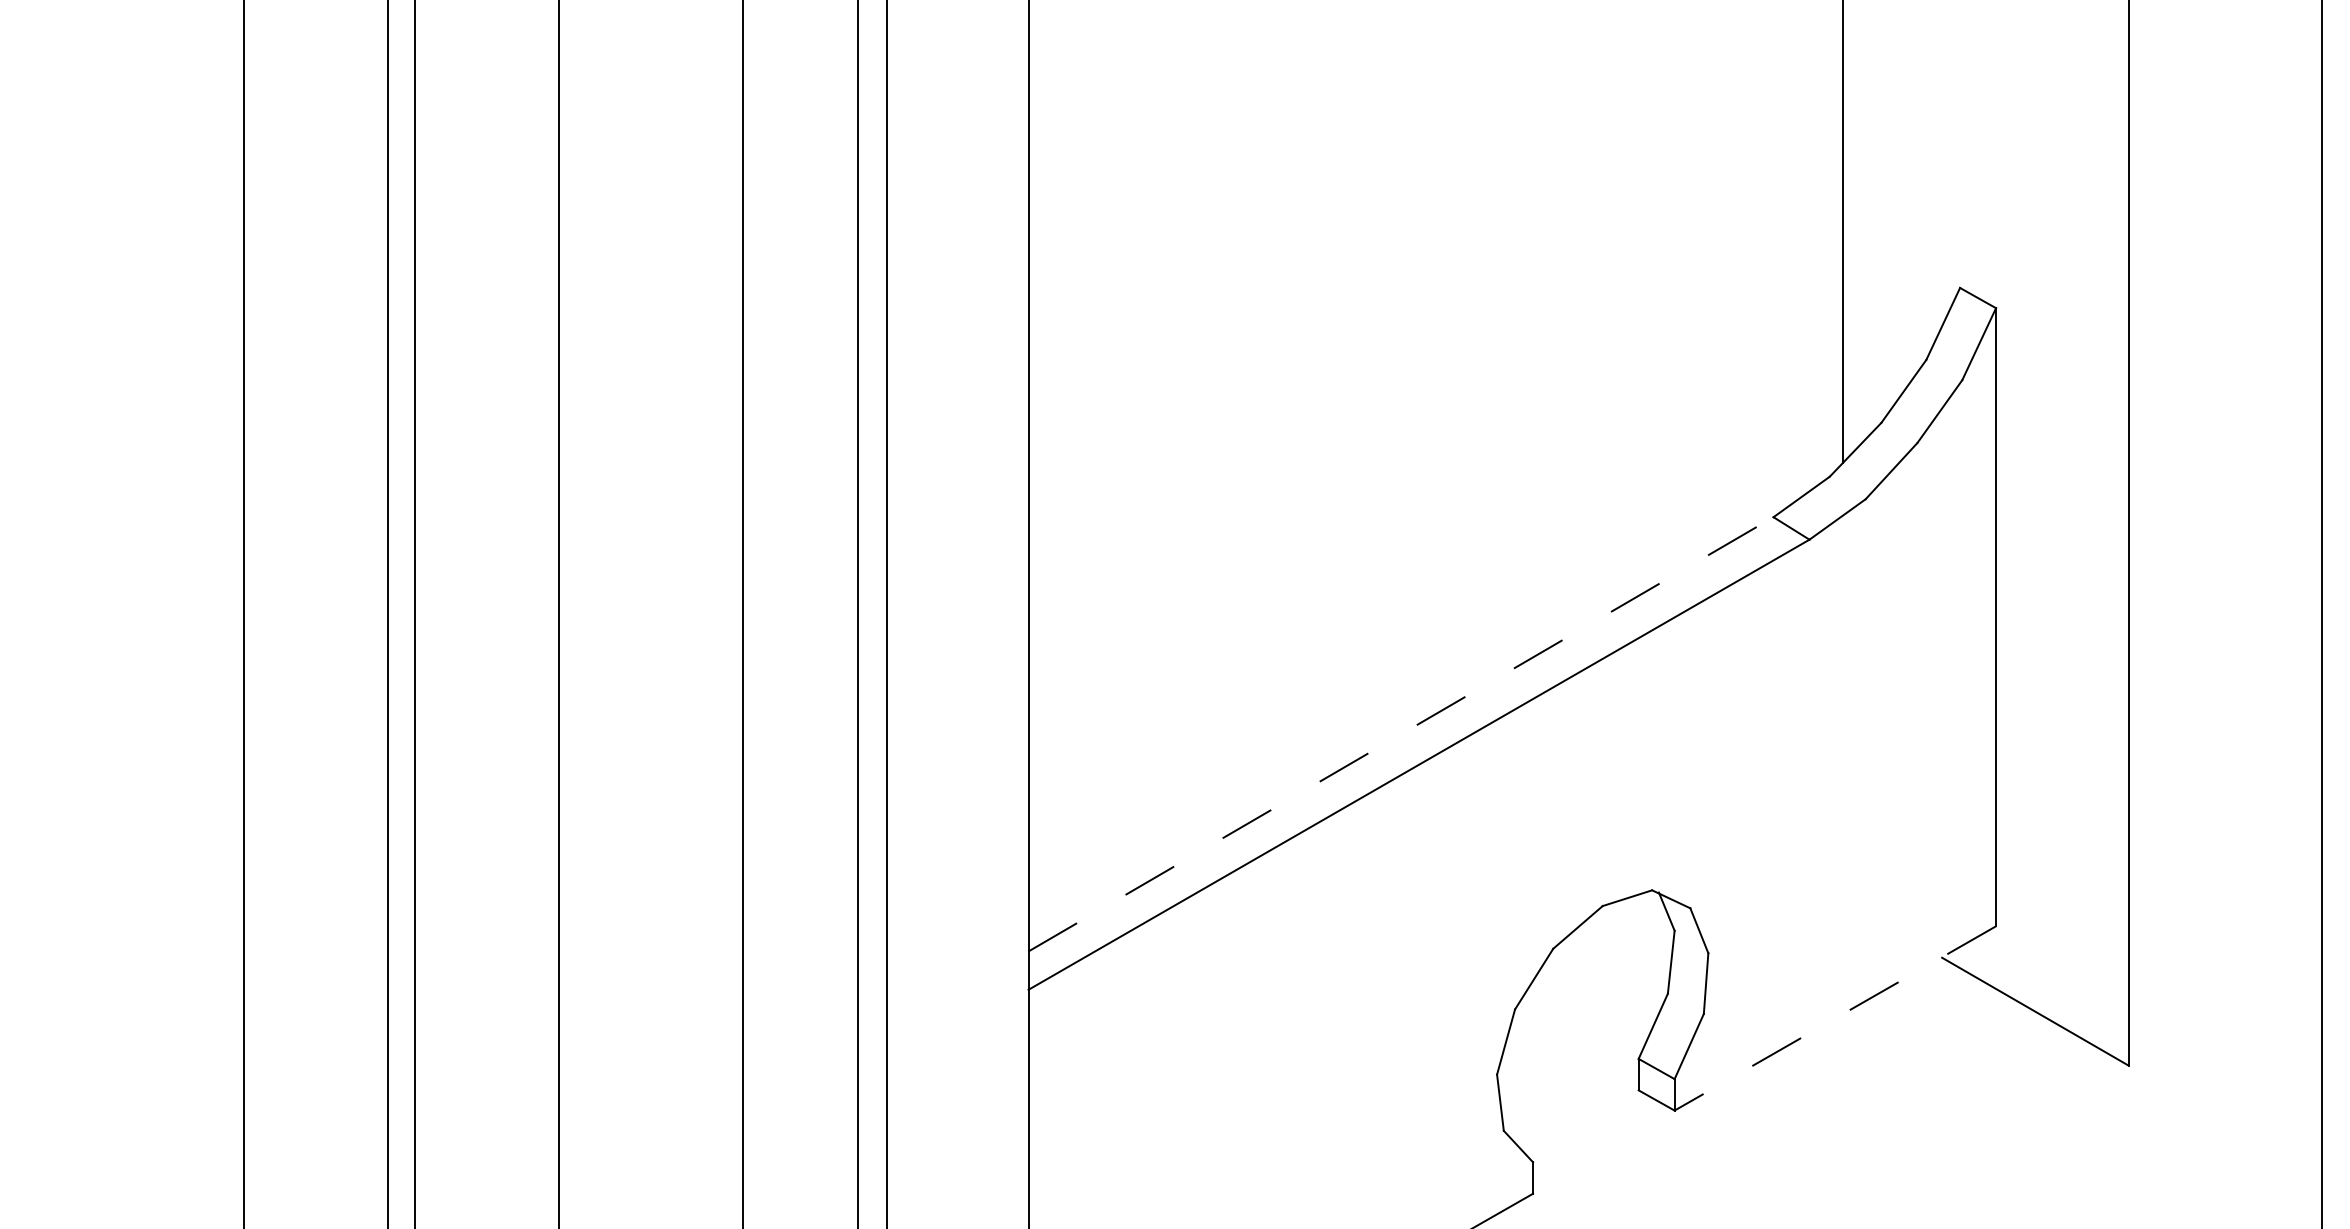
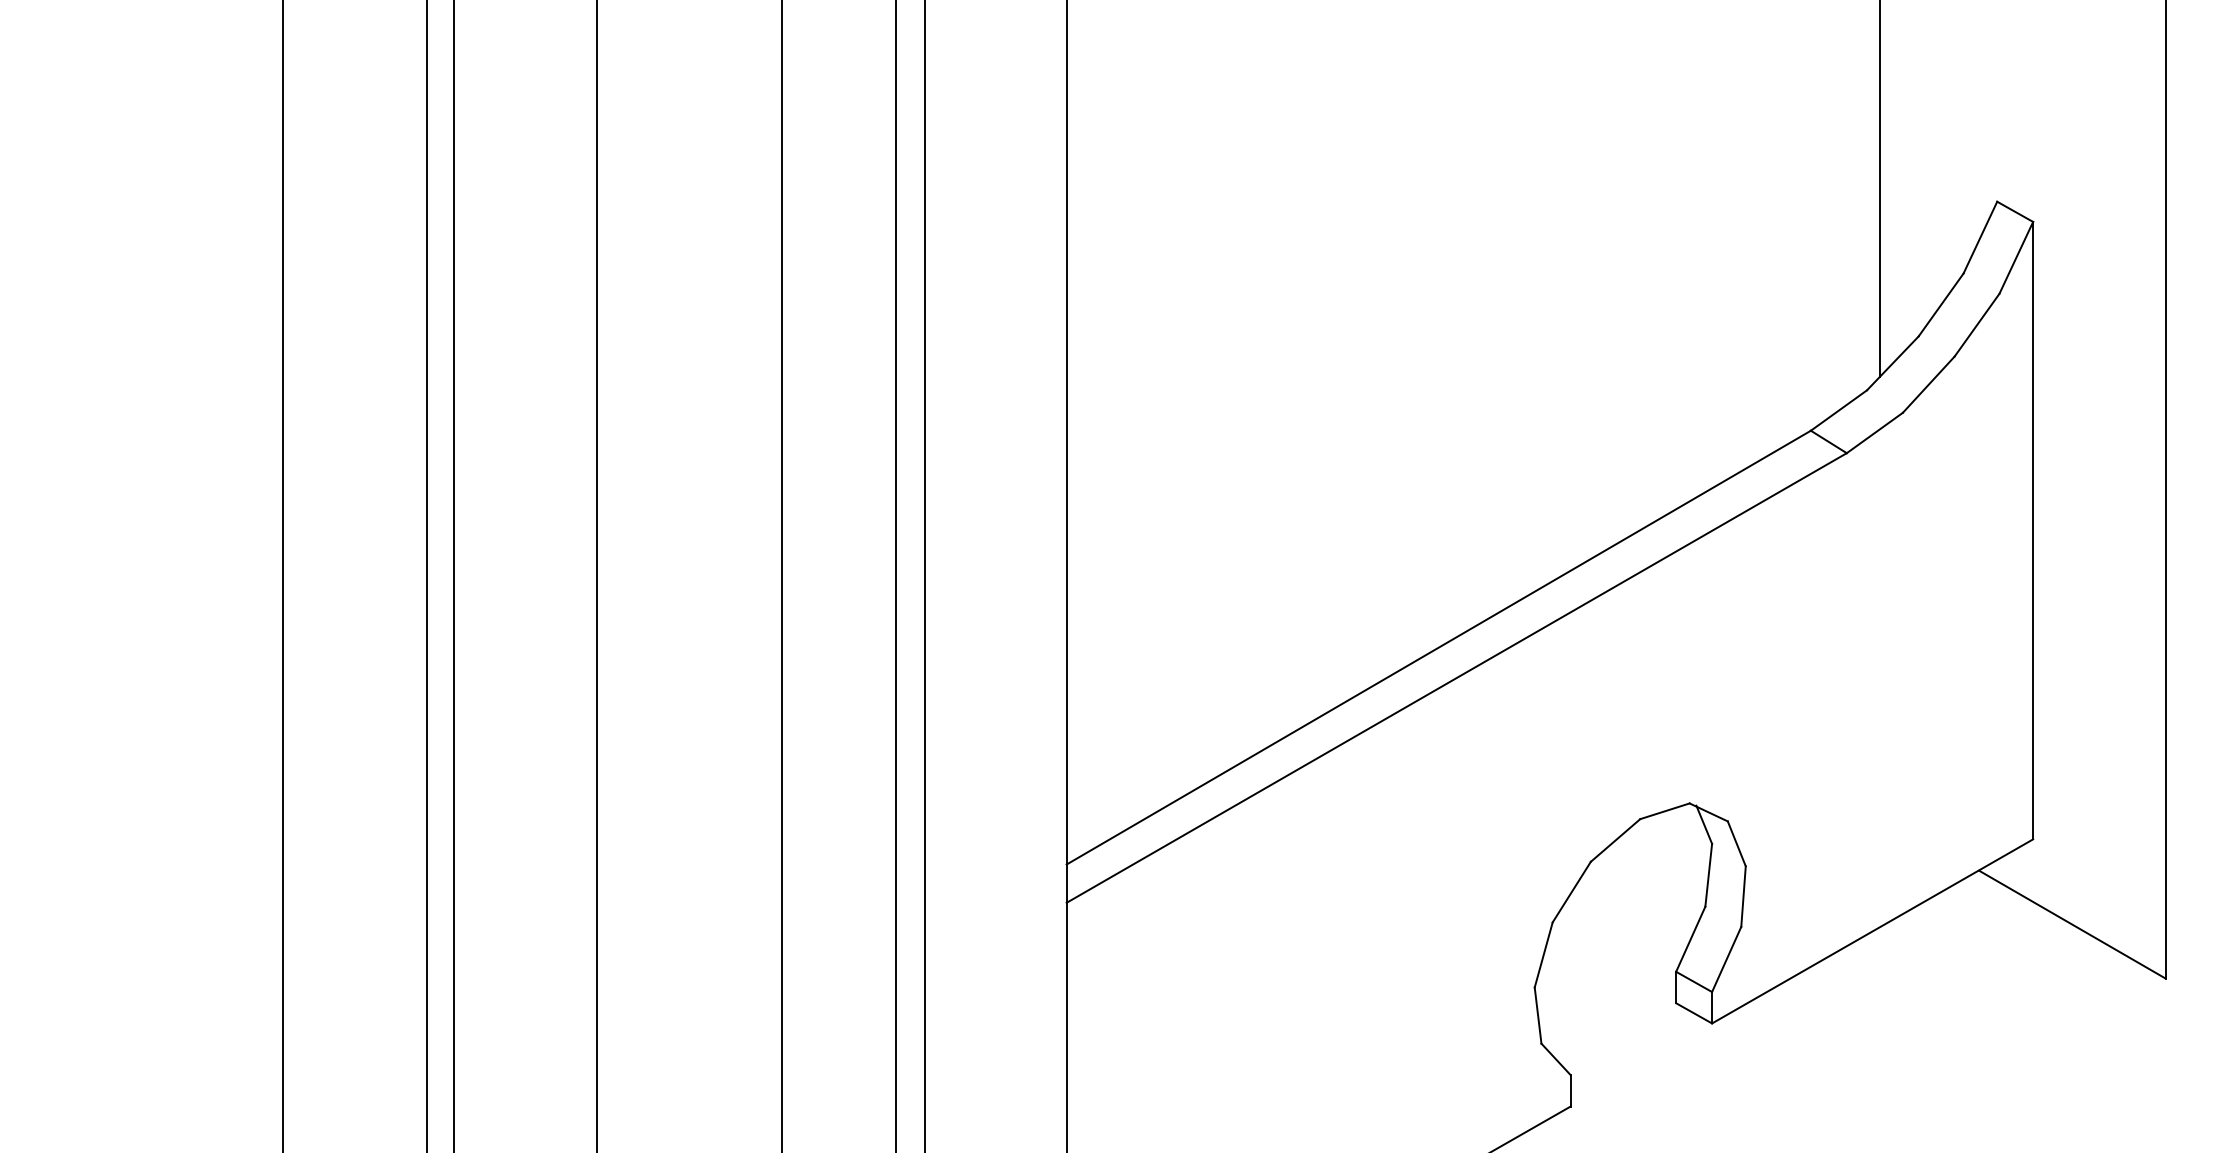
line: (1401, 734) -> (1439, 647), dashed -> solid
line: (1834, 1018) -> (1871, 931), dashed -> solid

